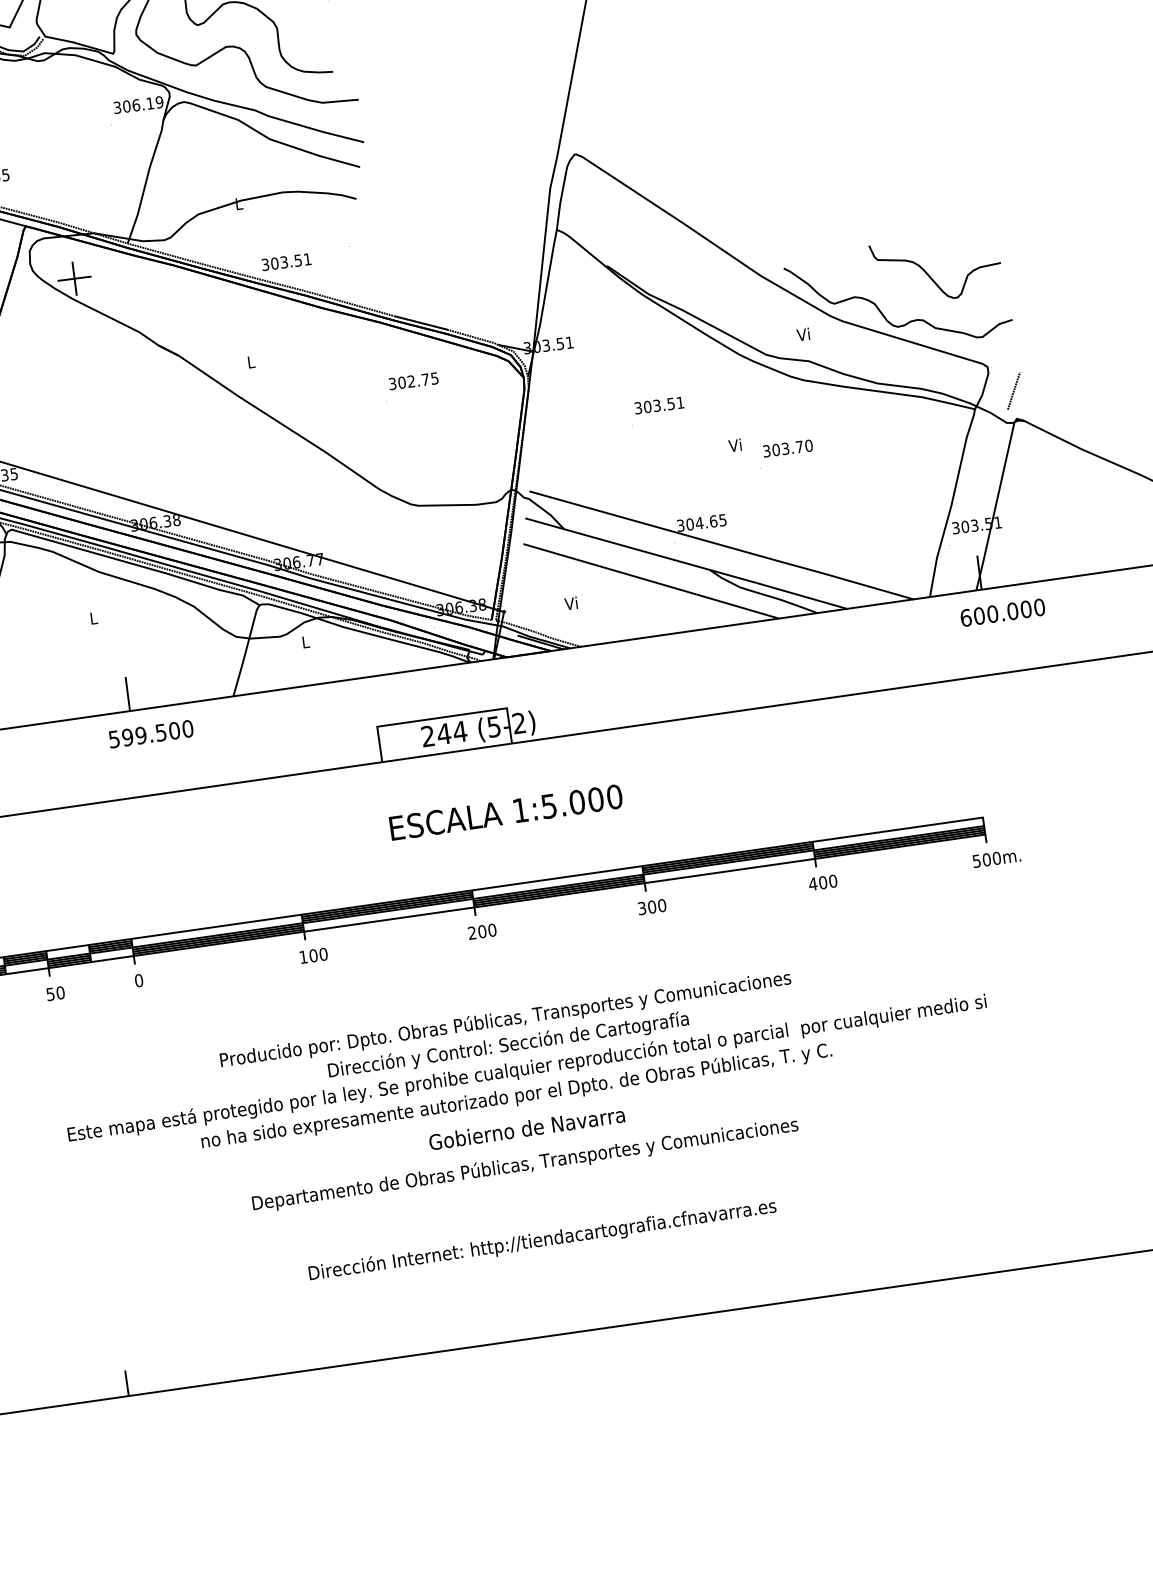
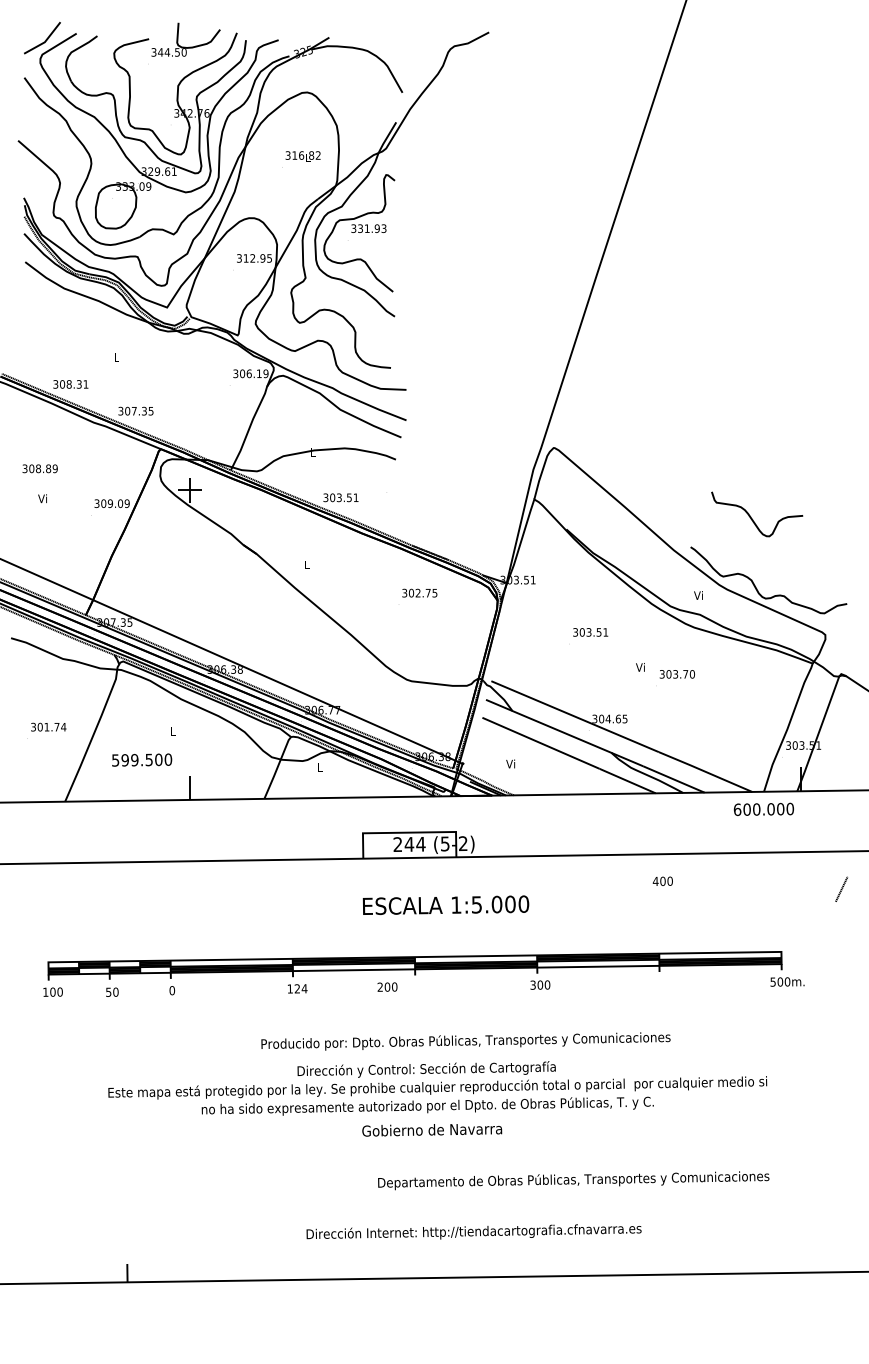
curve: (928, 273) -> (751, 516), moved
line: (1013, 390) -> (841, 888), moved
text: (1002, 611) -> (763, 808), moved
text: (151, 733) -> (142, 759), moved
text: (822, 881) -> (662, 880), moved
text: (482, 930) -> (387, 986), moved
text: (317, 954) -> (300, 988), 100 -> 124
text: (505, 1020) -> (465, 1041), moved
text: (525, 1165) -> (573, 1180), moved
text: (541, 1239) -> (473, 1231), moved

